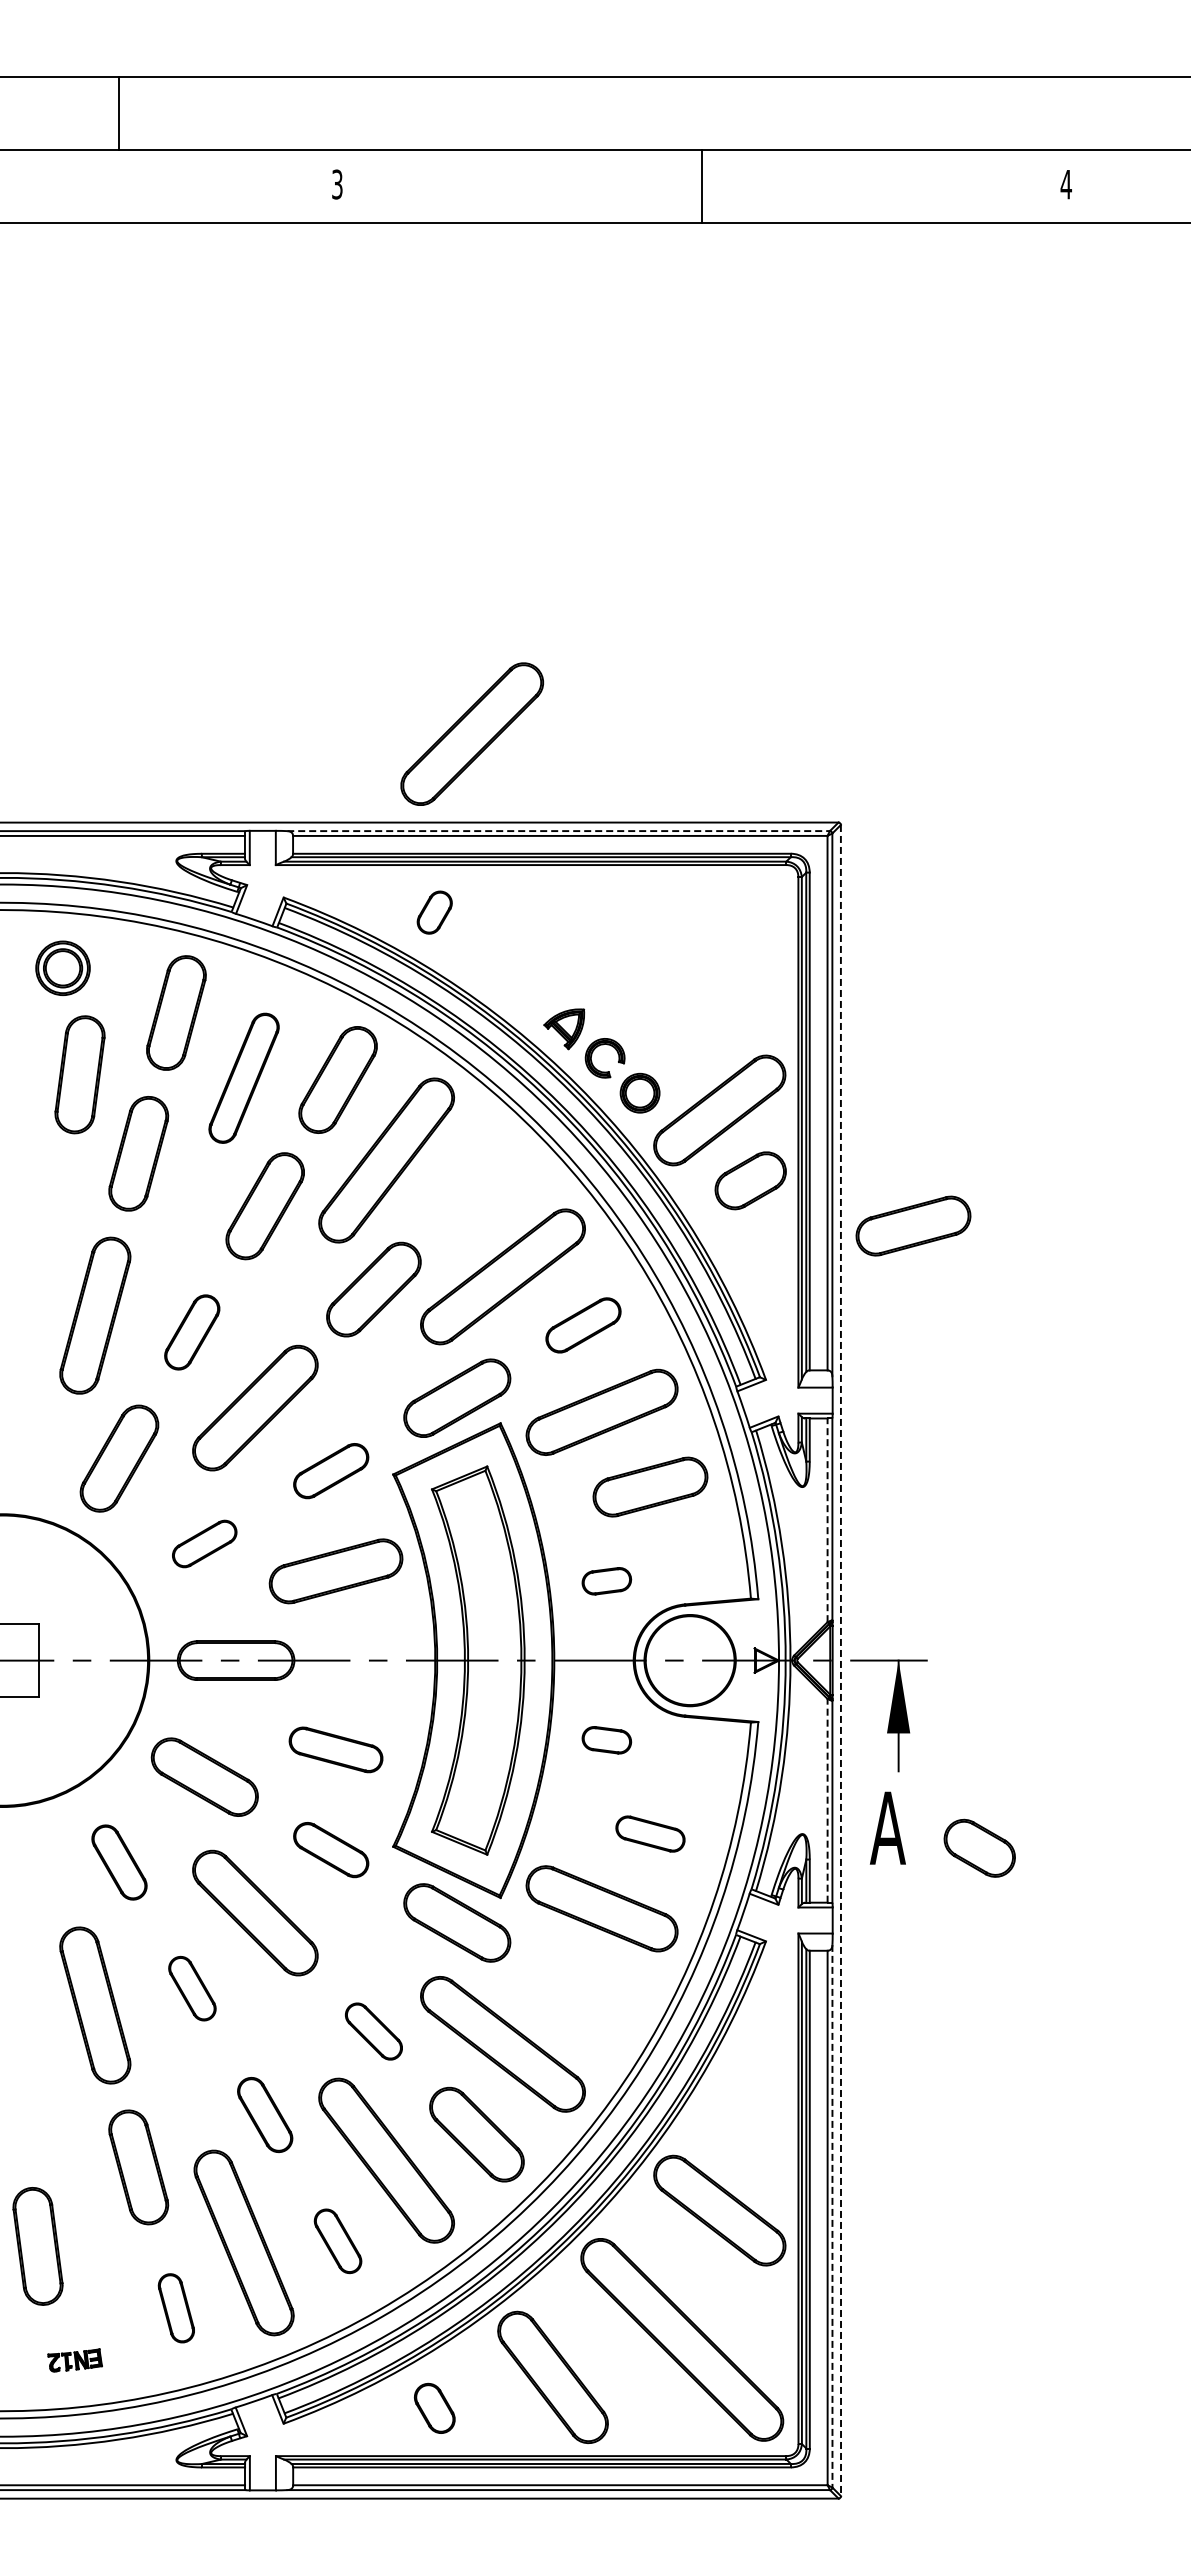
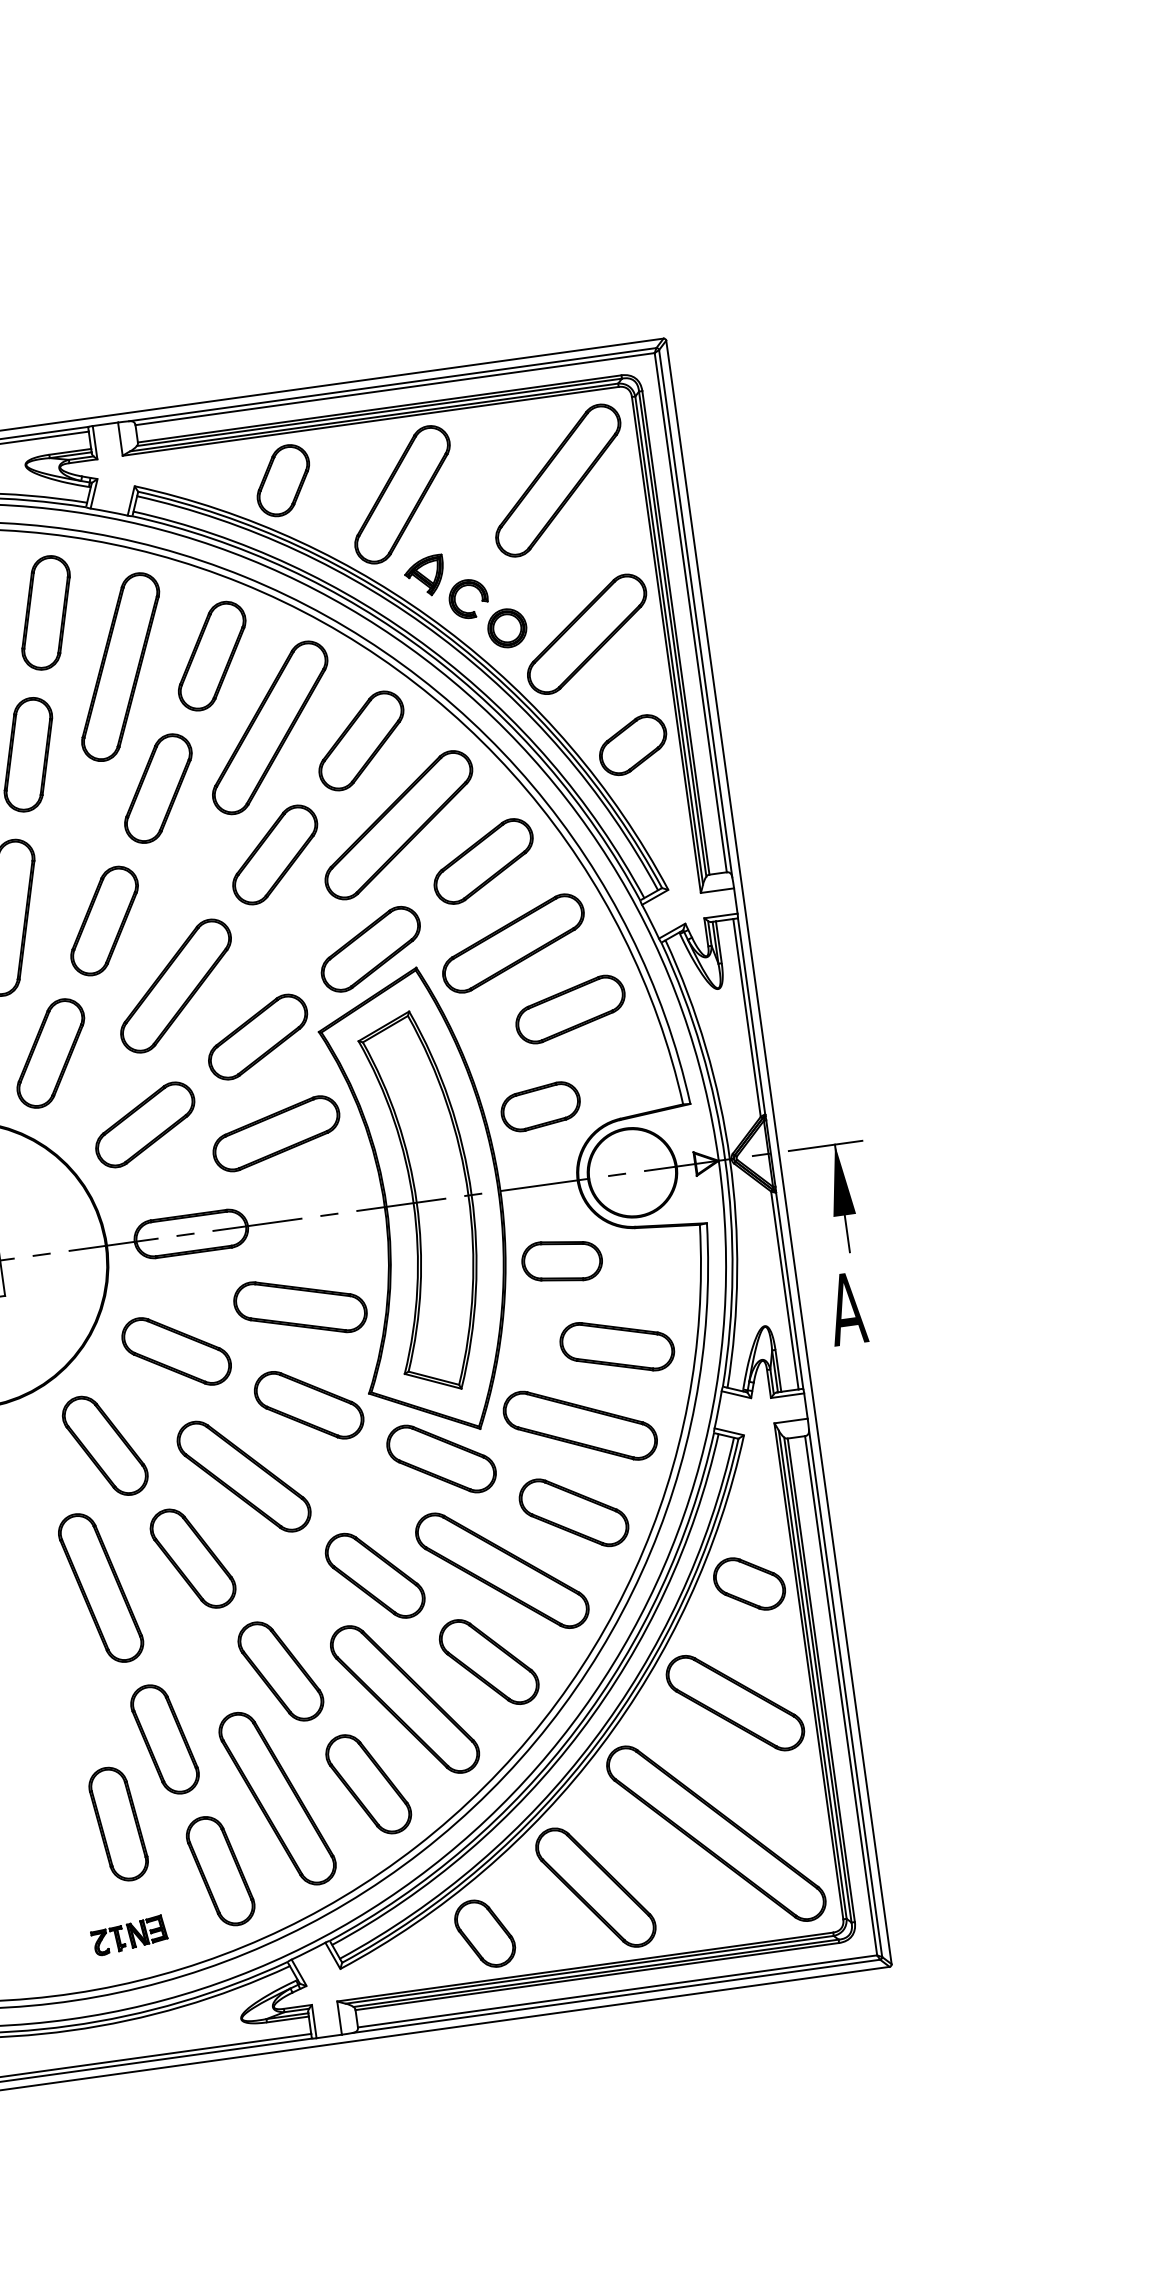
part: (472, 733) -> (558, 479), moved
line: (559, 831) -> (393, 384), dashed -> solid
part: (434, 912) -> (283, 480), size x1.67
part: (552, 943) -> (402, 494), added
part: (243, 1078) -> (120, 667), size x1.43
part: (750, 1180) -> (632, 744), moved
part: (476, 1186) -> (360, 740), added
part: (913, 1225) -> (790, 719), removed
part: (583, 1325) -> (483, 861), size x1.43
part: (191, 1332) -> (103, 921), size x1.43
part: (331, 1470) -> (258, 1036), size x1.43
line: (827, 1520) -> (746, 1018), dashed -> solid
part: (204, 1543) -> (144, 1124), size x1.67
part: (606, 1581) -> (540, 1107), size x1.67
line: (840, 1660) -> (778, 1152), dashed -> solid
part: (606, 1740) -> (561, 1261), size x1.67
part: (335, 1749) -> (299, 1306), size x1.43
line: (827, 1800) -> (784, 1290), dashed -> solid
part: (650, 1833) -> (617, 1346), size x1.67
part: (979, 1847) -> (749, 1583), moved
part: (331, 1849) -> (309, 1404), size x1.43
part: (119, 1862) -> (105, 1445), size x1.43
part: (192, 1988) -> (193, 1558), size x1.67
part: (583, 1995) -> (573, 1512), added
part: (373, 2031) -> (374, 1575), size x1.67
part: (264, 2114) -> (280, 1671), size x1.43
line: (832, 2216) -> (845, 1693), dashed -> solid
part: (337, 2241) -> (368, 1784), size x1.67
part: (37, 2246) -> (118, 1824), moved
part: (176, 2308) -> (220, 1871), size x1.67
part: (75, 2360) -> (129, 1935), size x1.43
part: (434, 2408) -> (484, 1933), size x1.43

